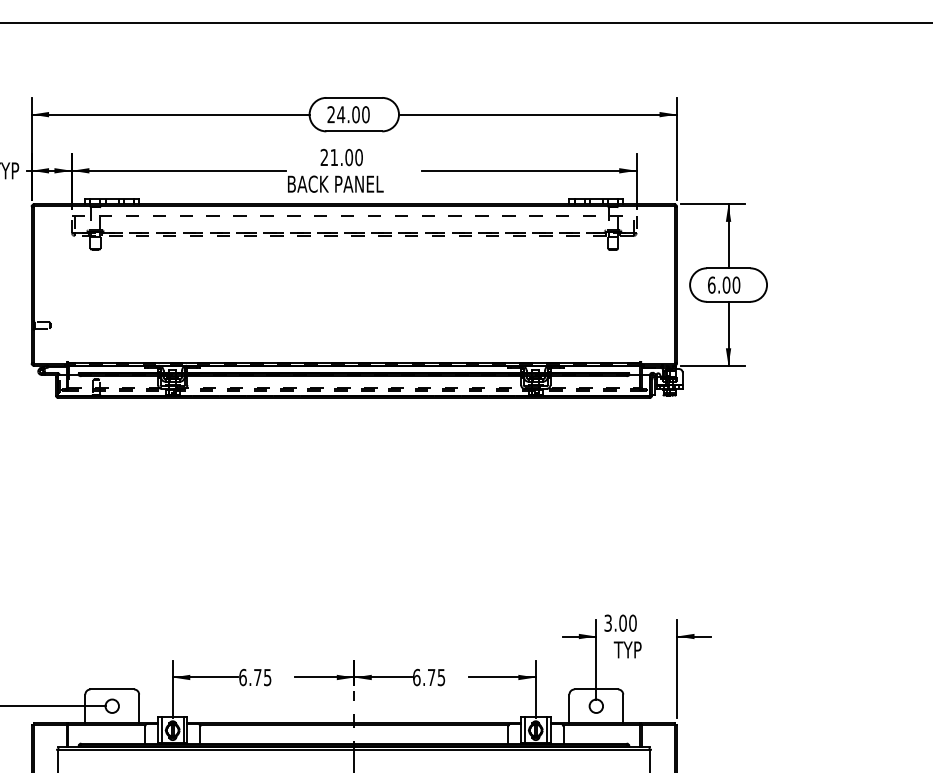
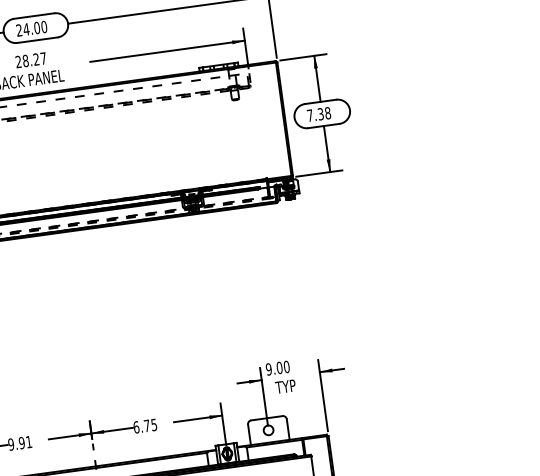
text: (346, 157) -> (34, 59), 21.00 -> 28.27
text: (724, 284) -> (319, 113), 6.00 -> 7.38
text: (608, 622) -> (269, 368), 3.00 -> 9.00
text: (255, 677) -> (20, 443), 6.75 -> 9.91

